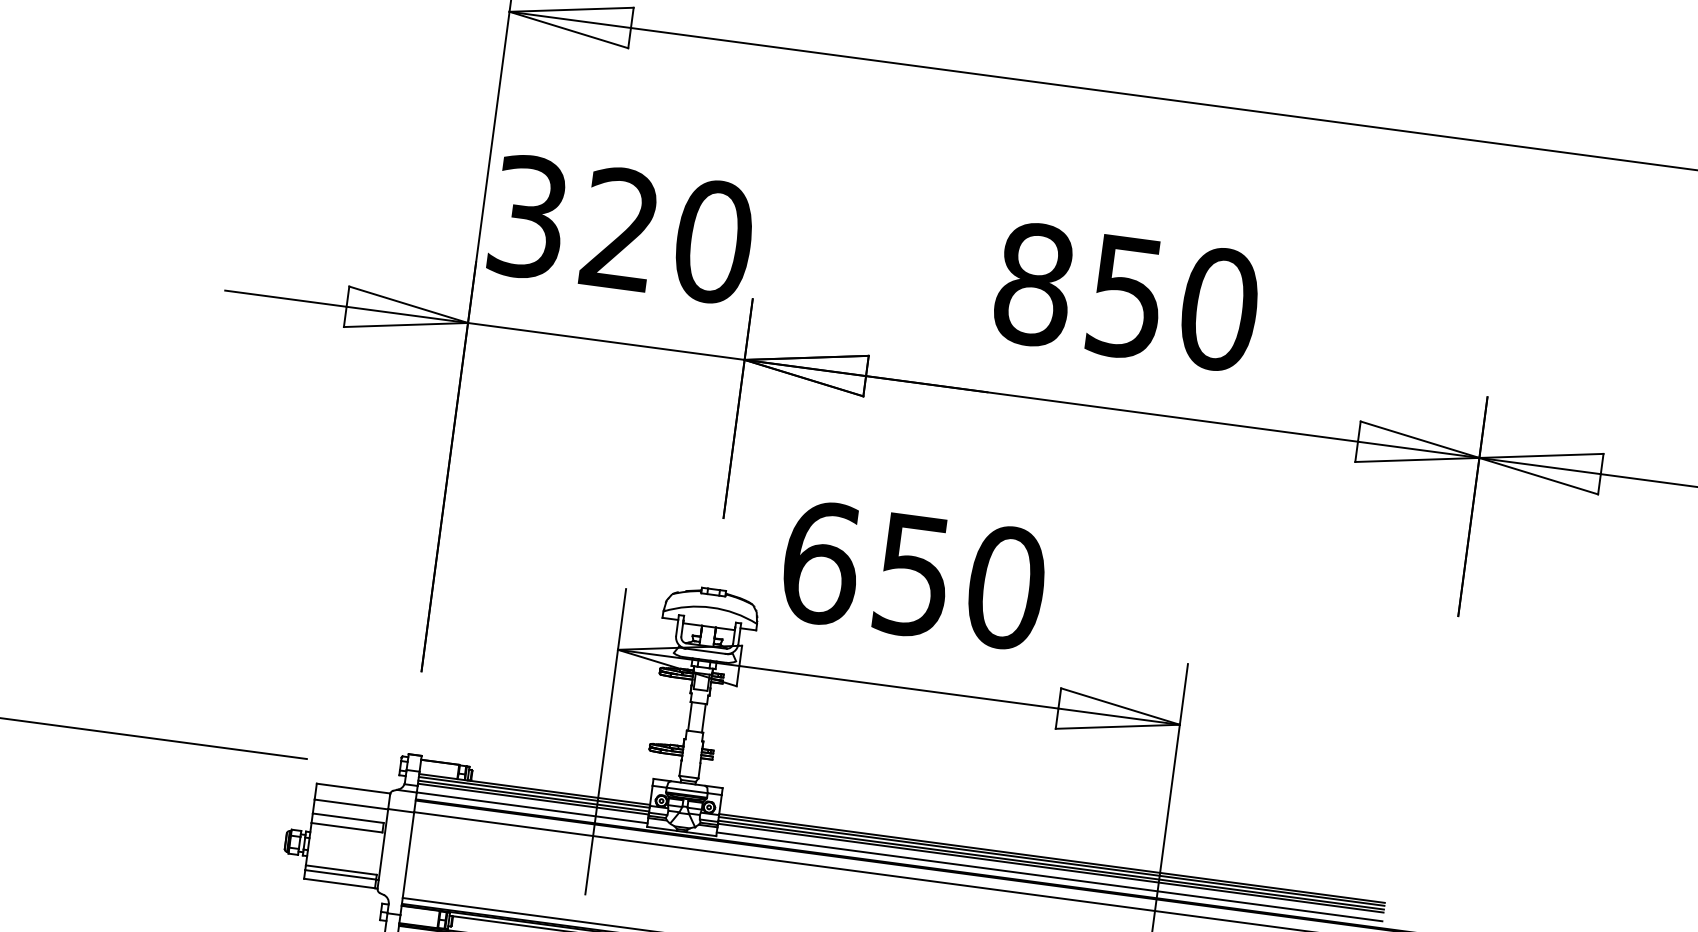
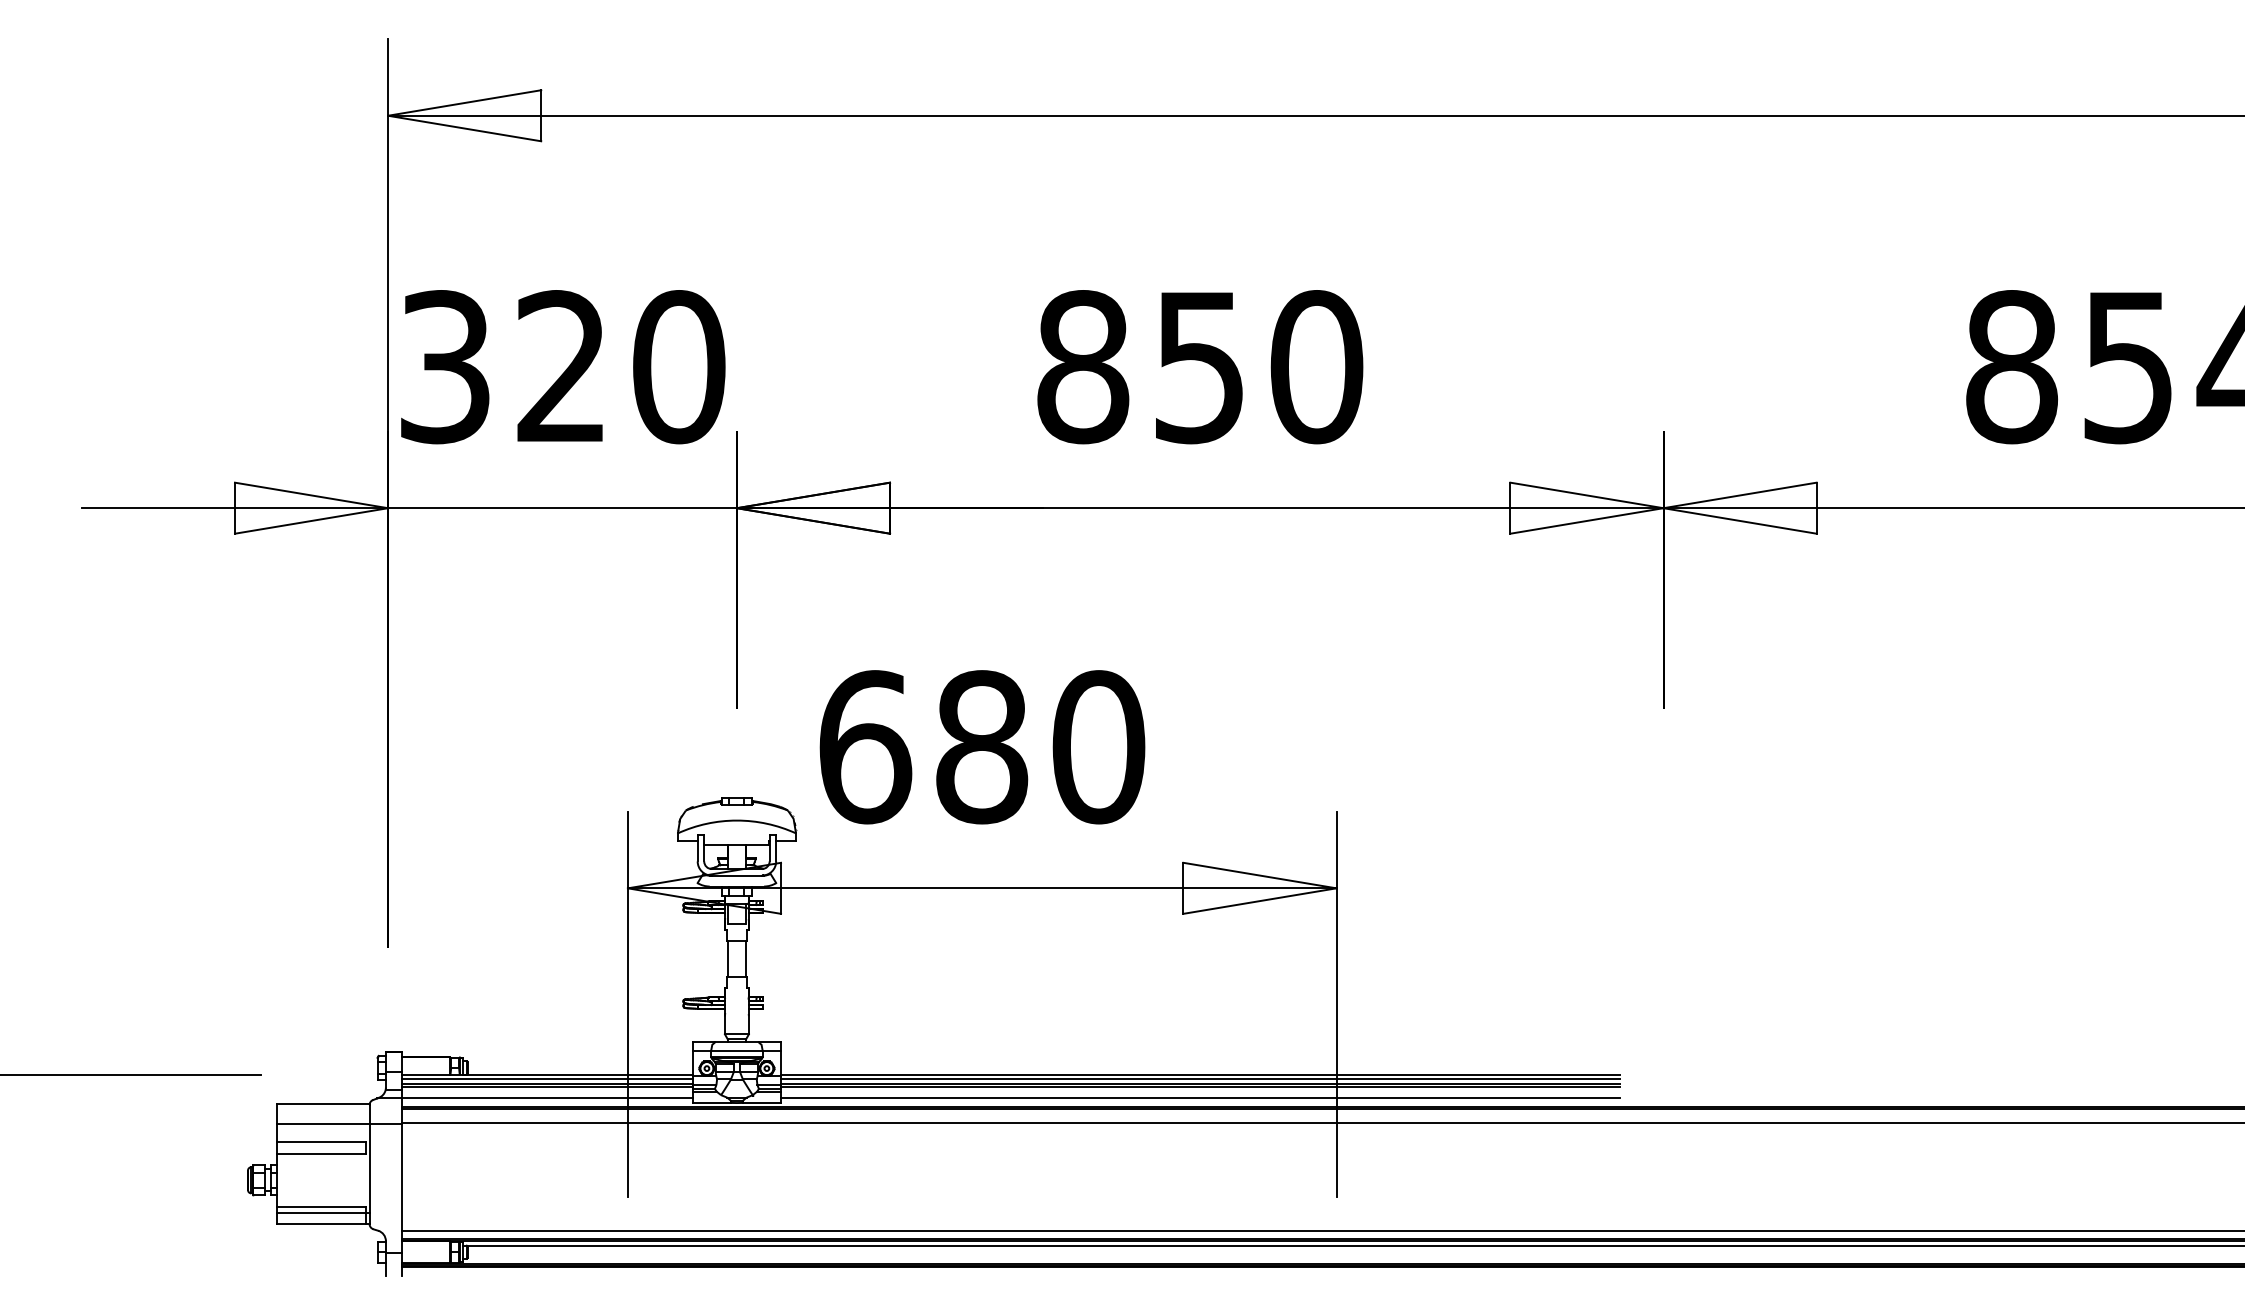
text: (914, 575) -> (982, 747), 650 -> 680

